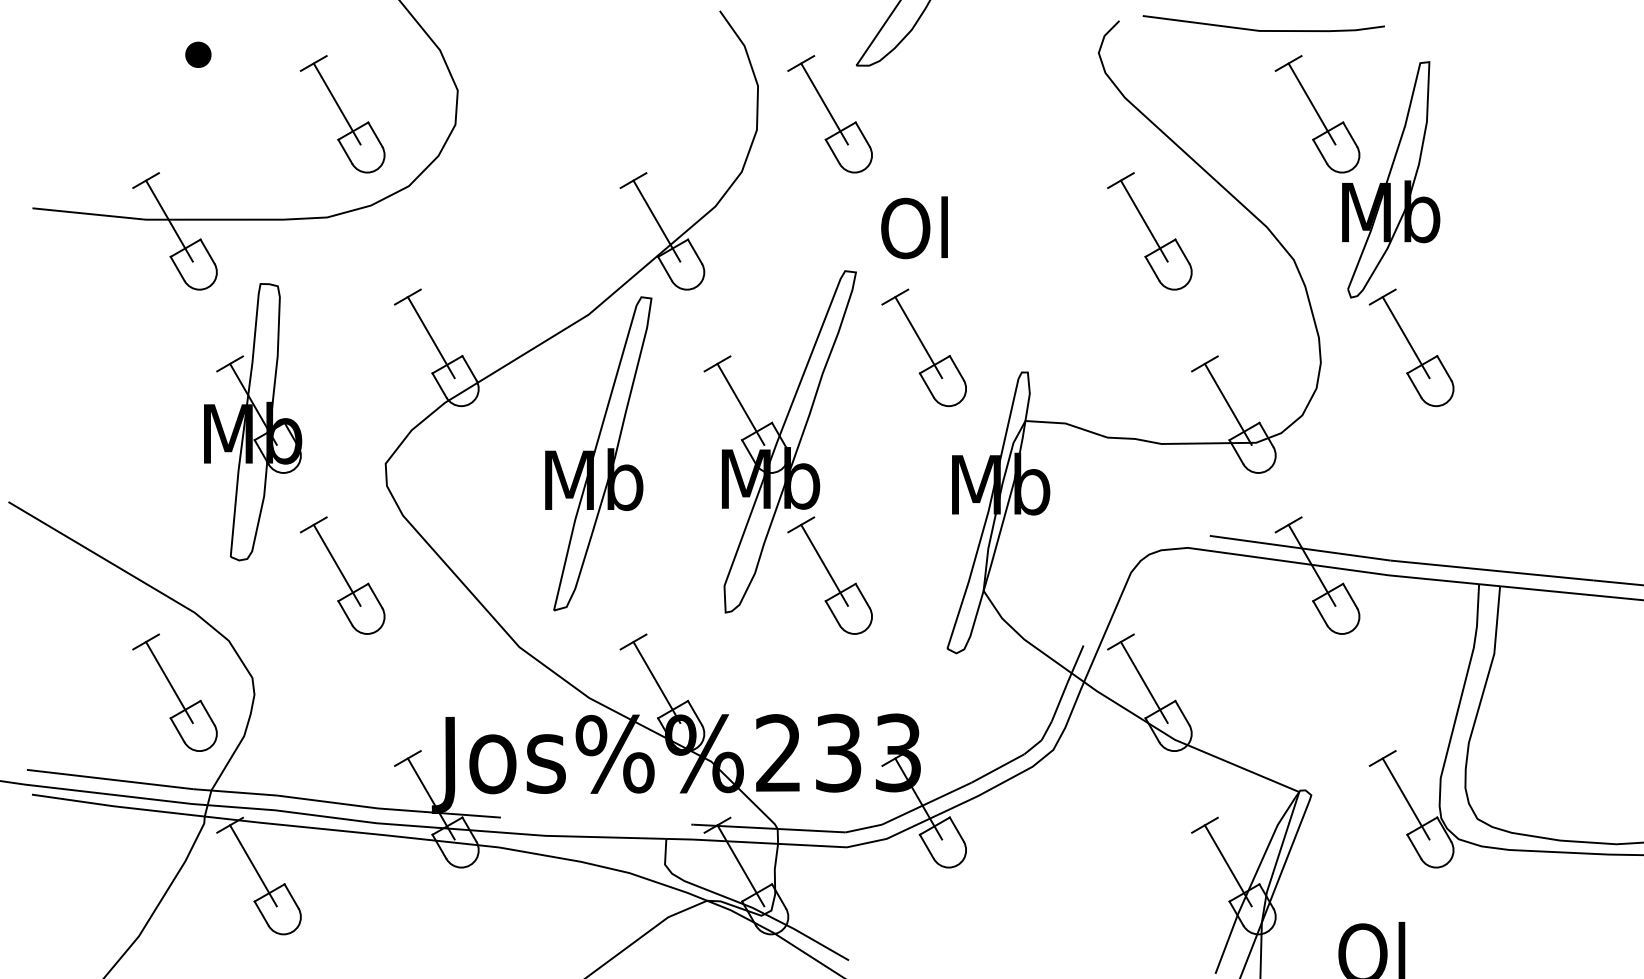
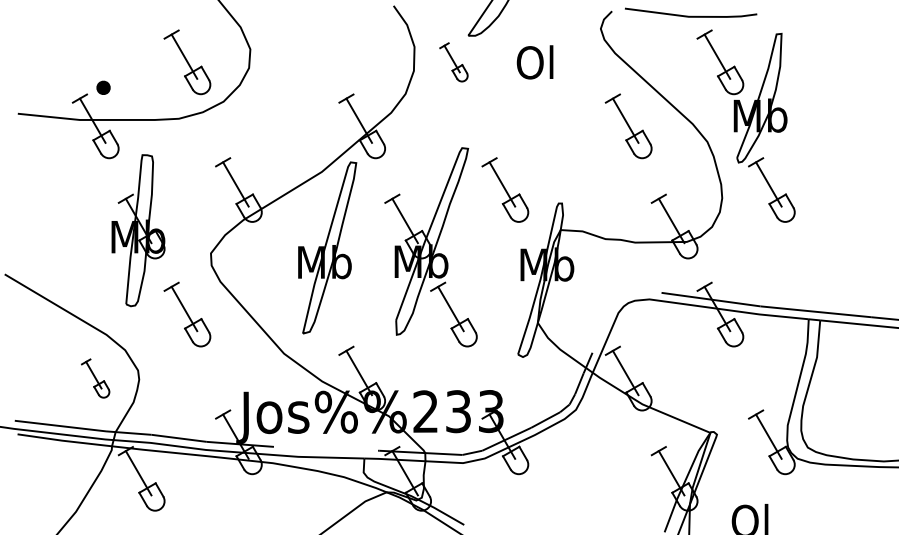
part: (198, 54) -> (103, 87), moved
part: (829, 114) -> (453, 62), size x0.6
text: (913, 227) -> (534, 62), moved
part: (174, 692) -> (95, 378), size x0.6

